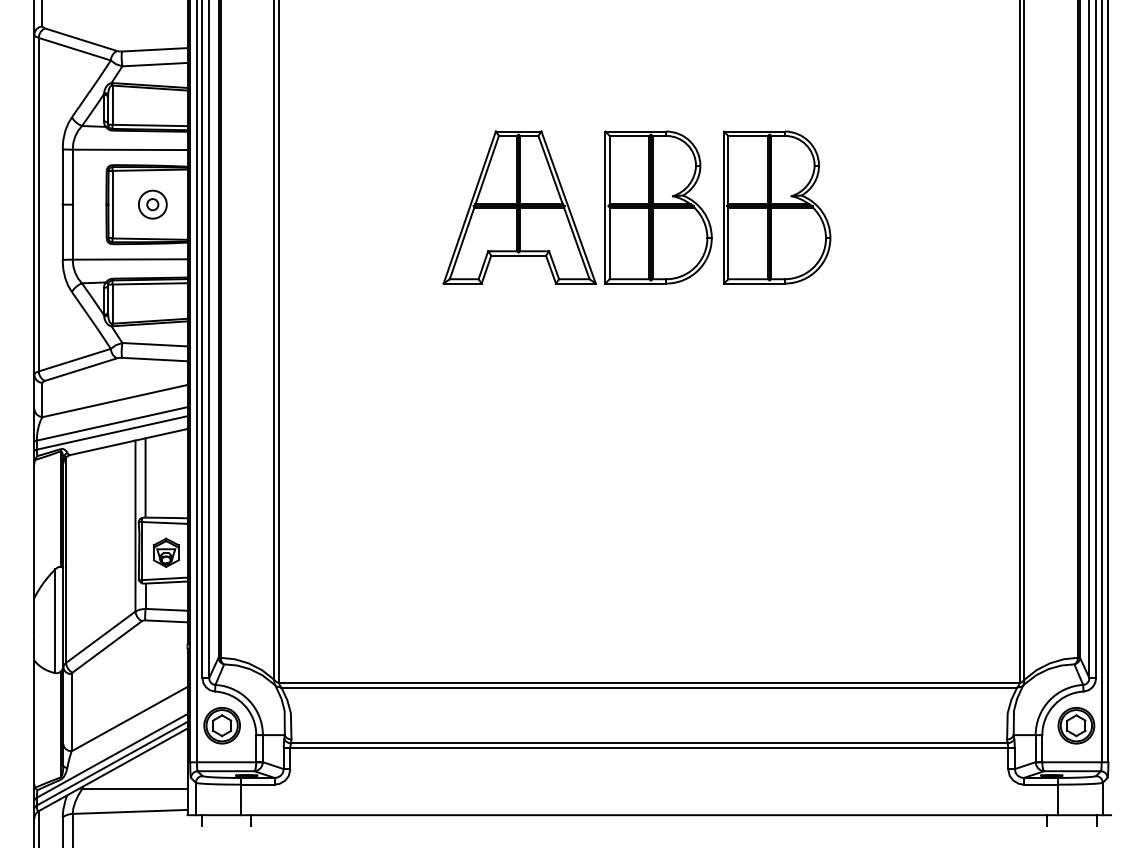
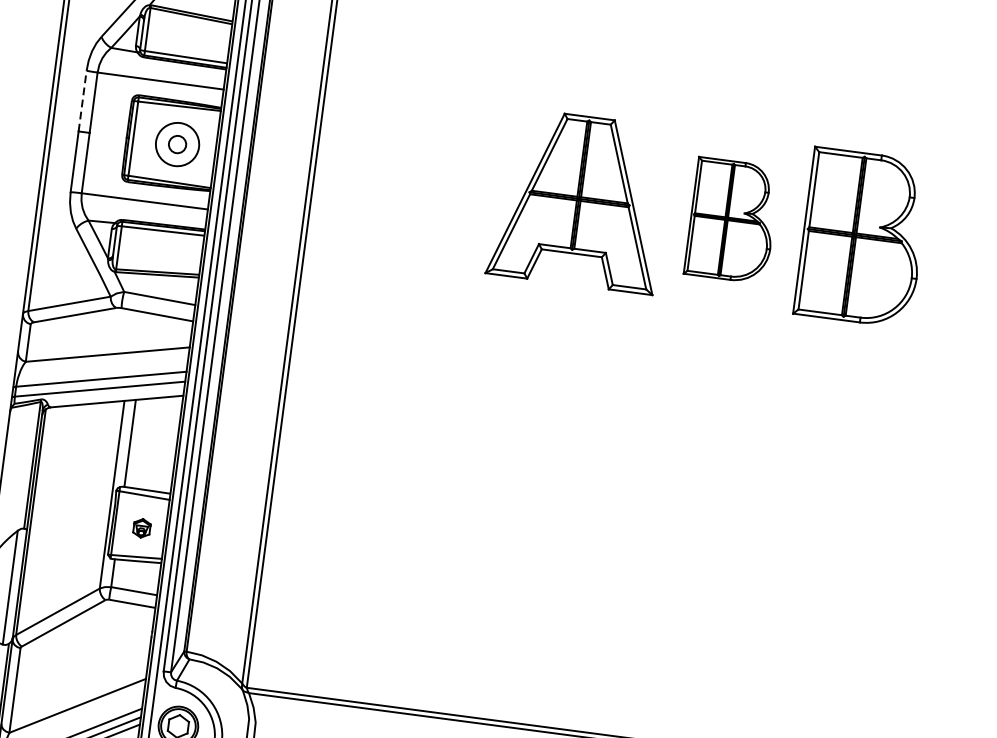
line: (62, 177) -> (82, 101), solid -> dashed
part: (152, 204) -> (177, 144), size x1.4
part: (658, 207) -> (732, 220), size x0.7
part: (165, 552) -> (141, 528), size x0.6

